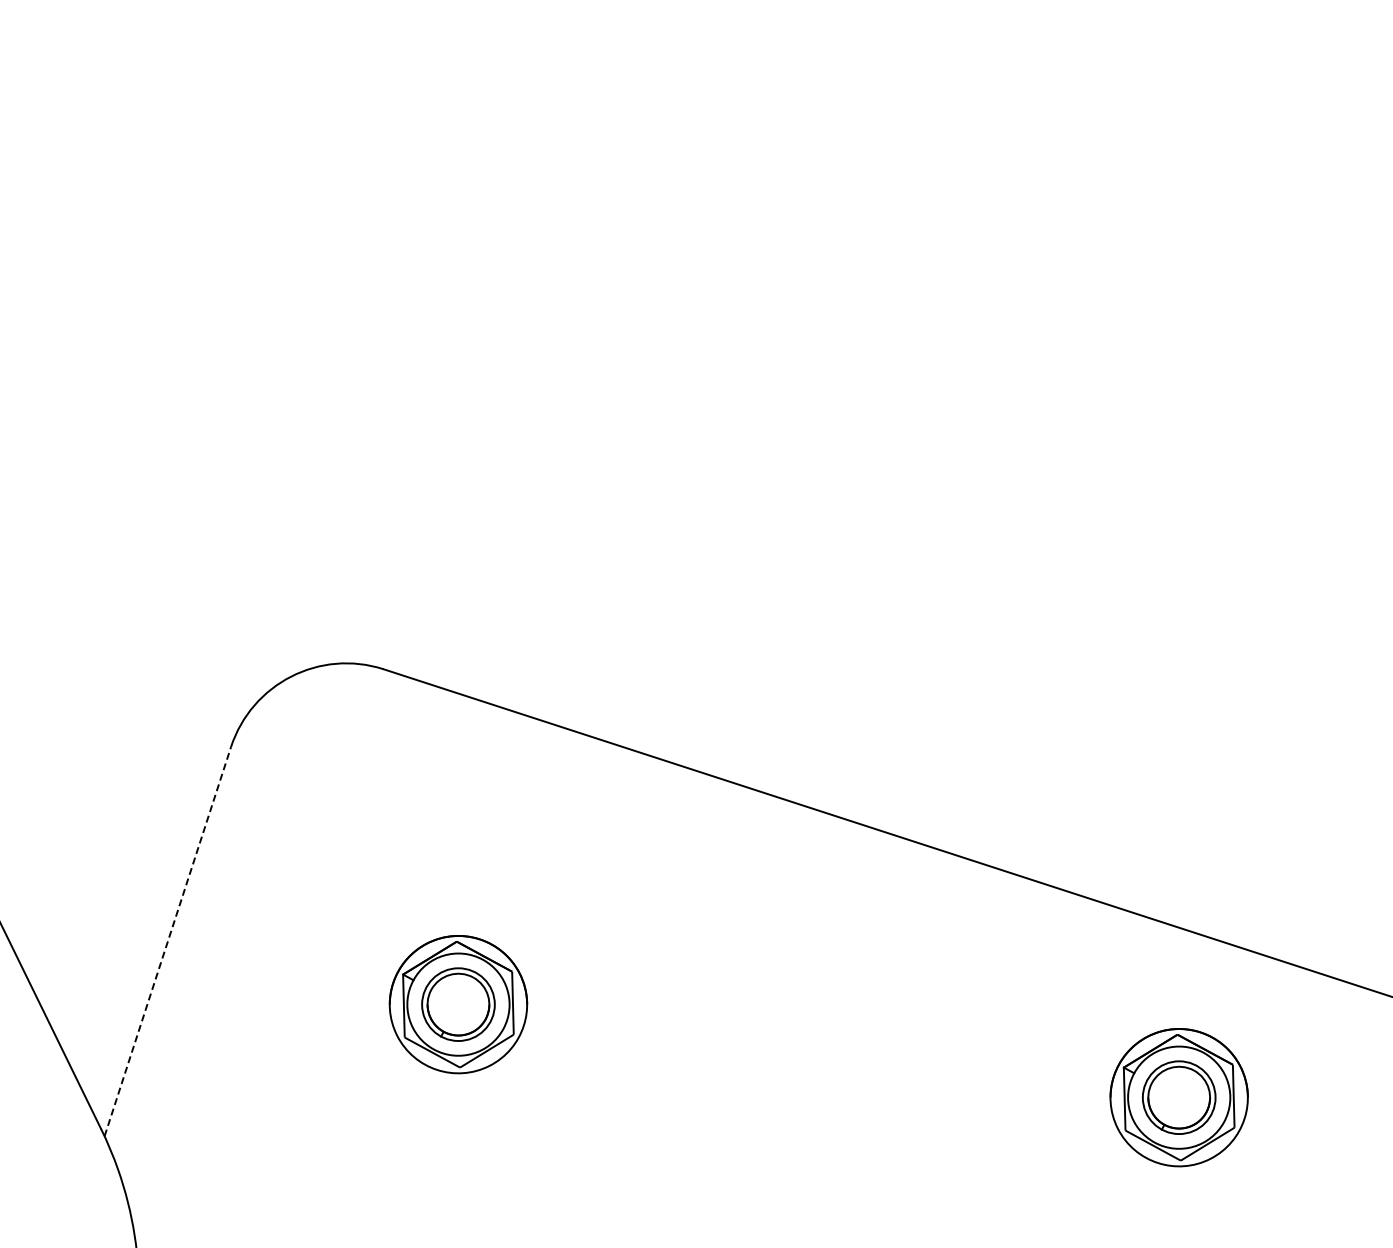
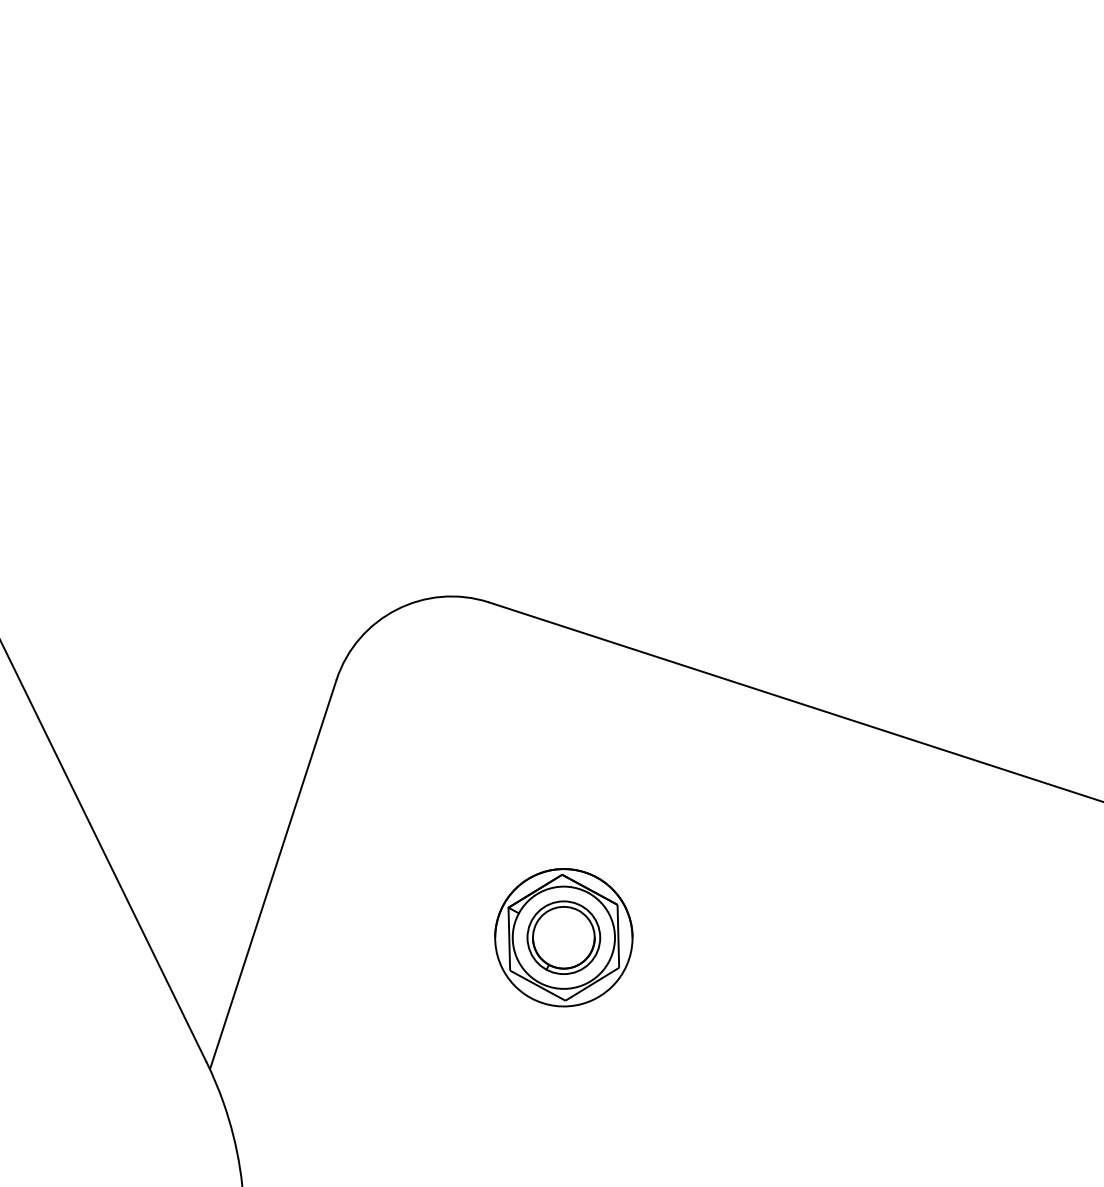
line: (167, 941) -> (272, 874), dashed -> solid

